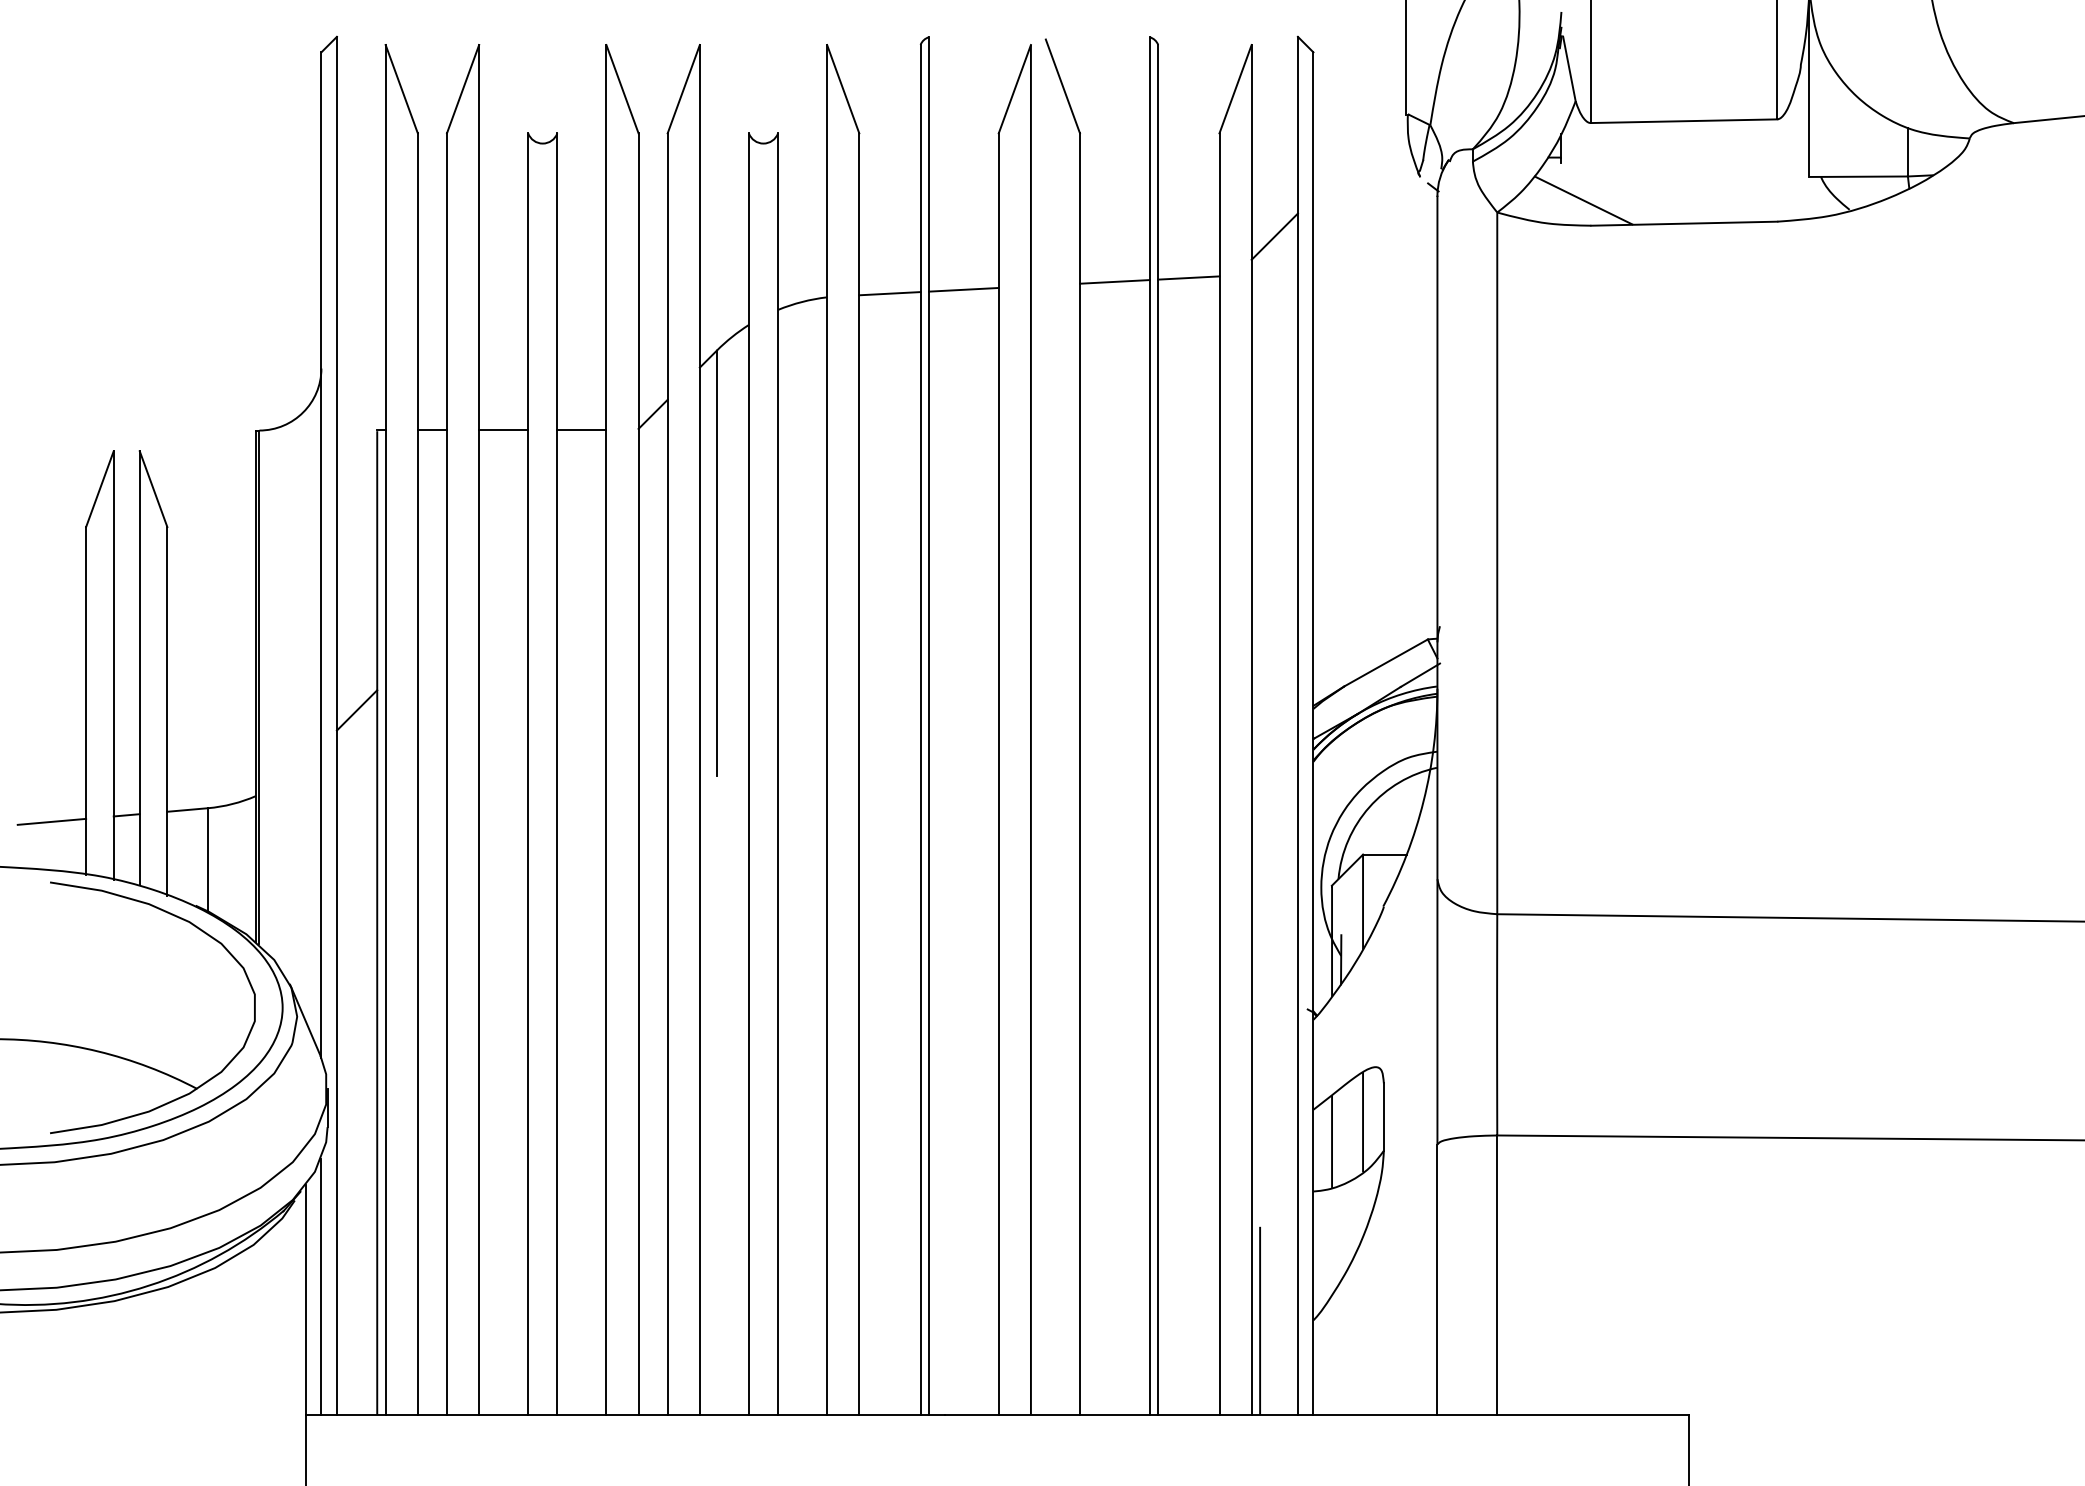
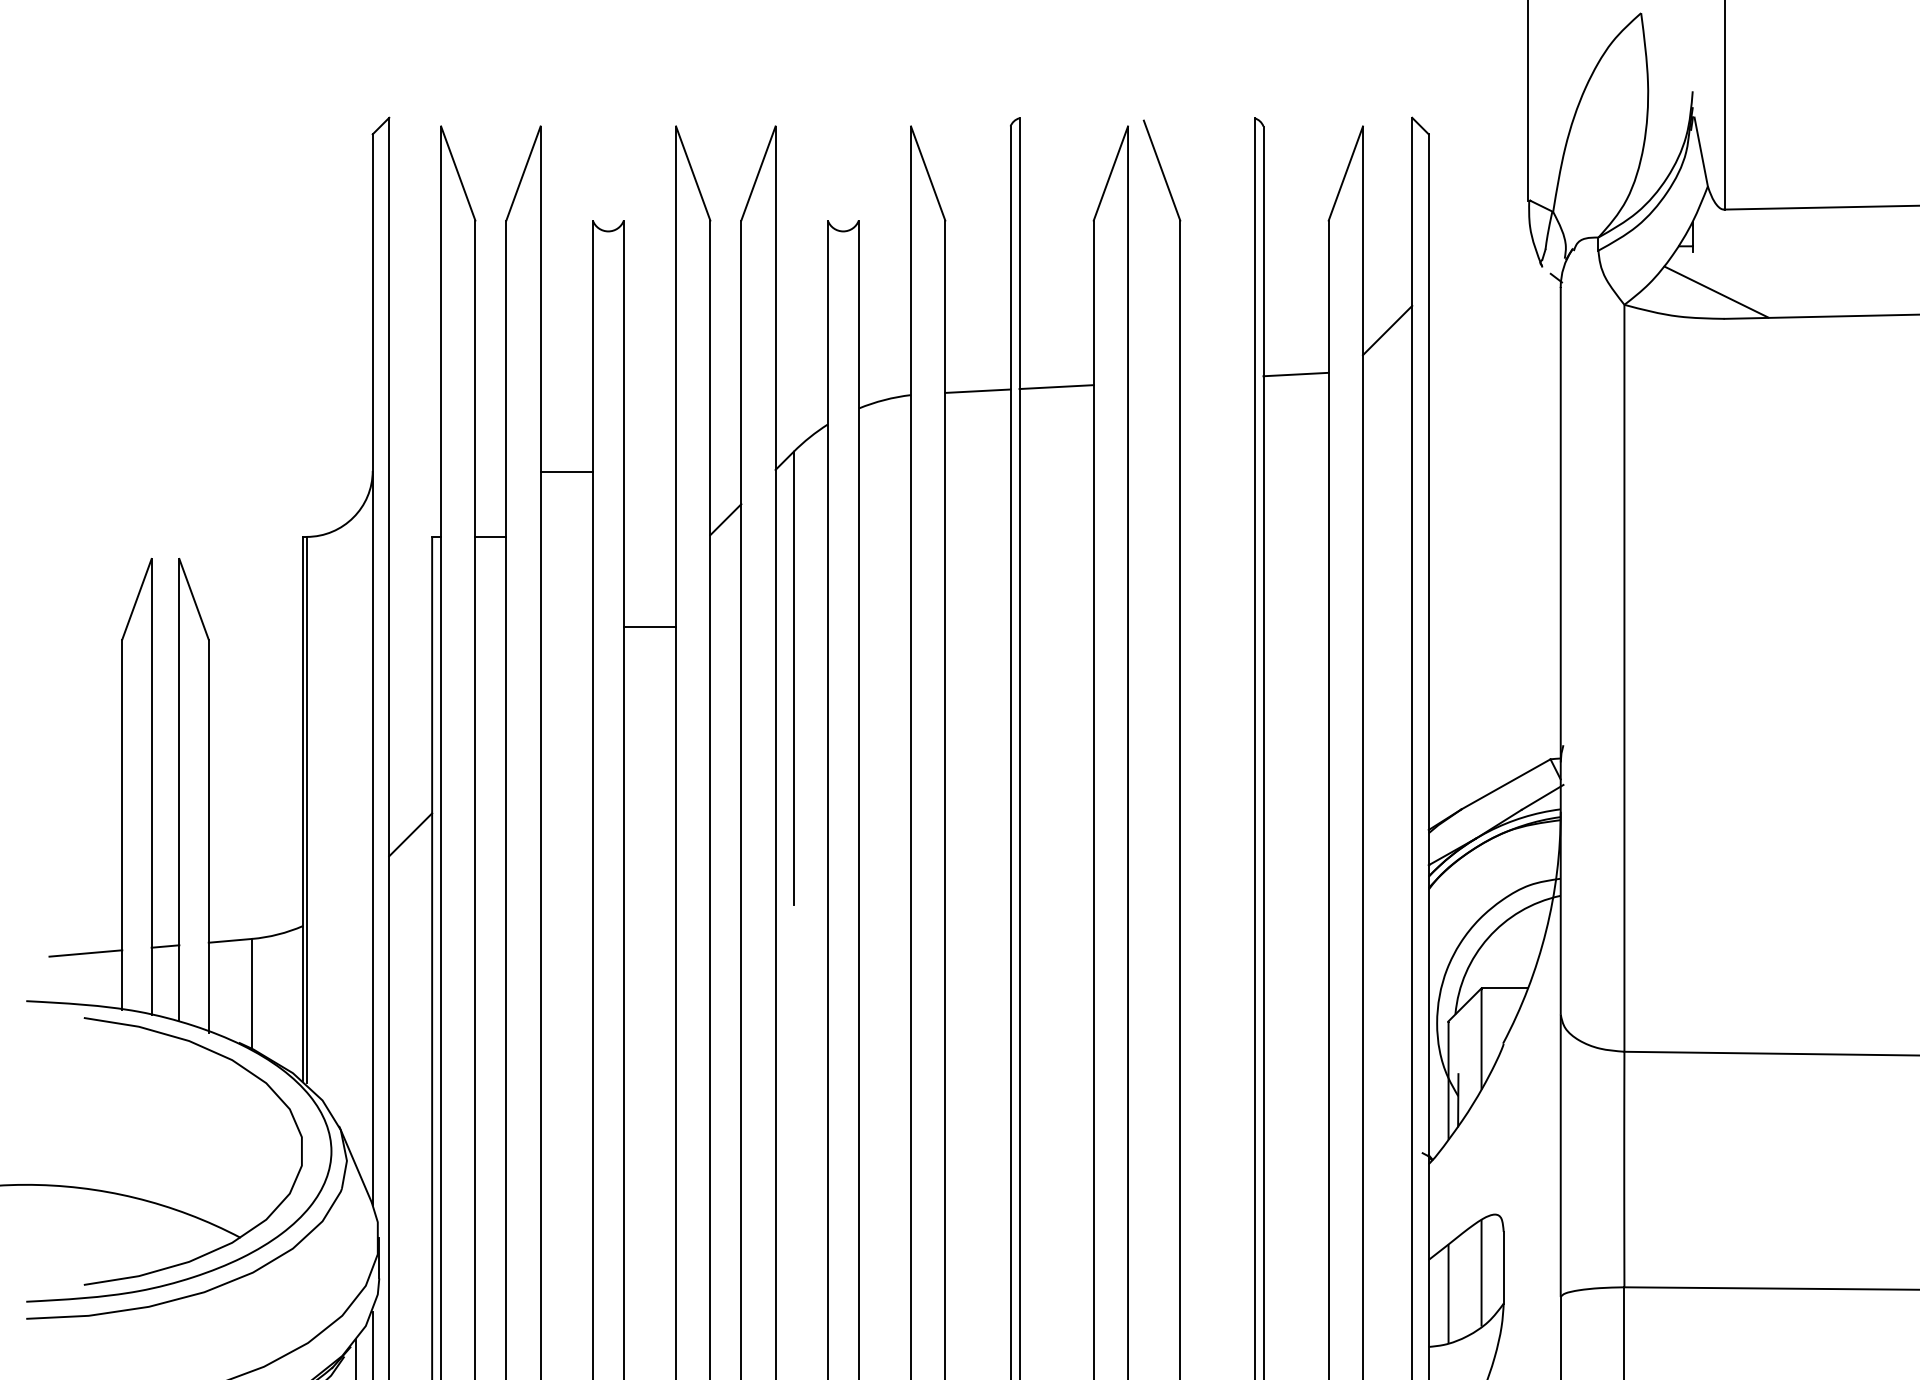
line: (1114, 281) -> (1216, 378), removed
line: (503, 430) -> (566, 471), moved
line: (581, 430) -> (649, 627), moved

